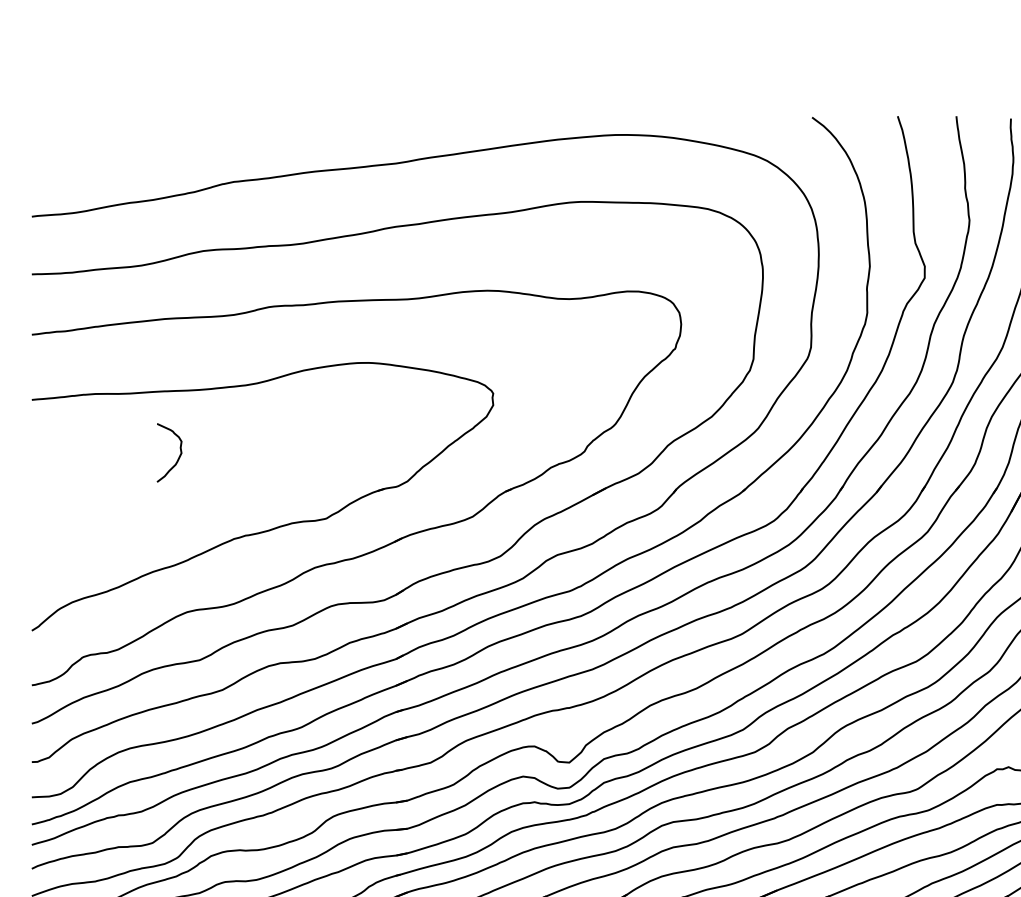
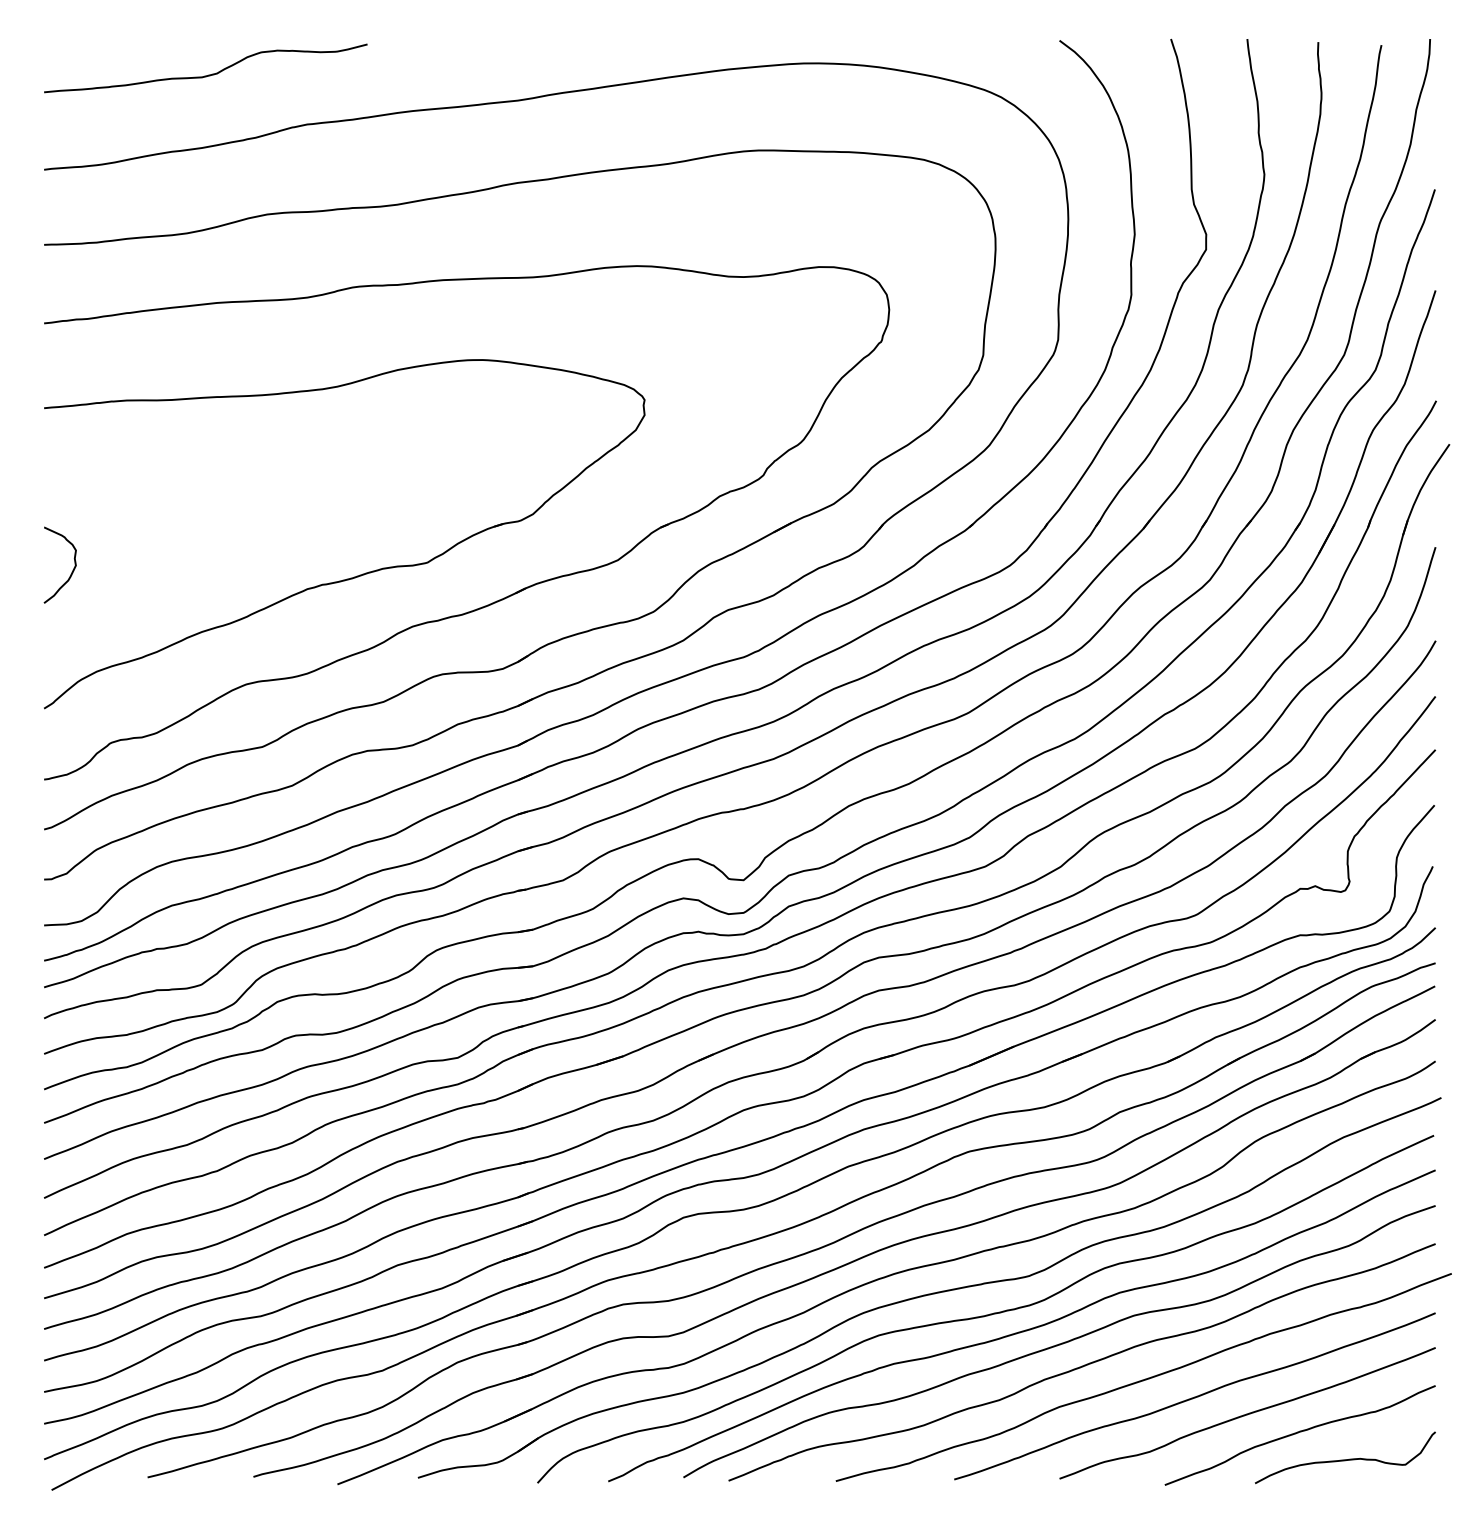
curve: (158, 143) -> (208, 74), added
curve: (178, 456) -> (72, 570), moved

